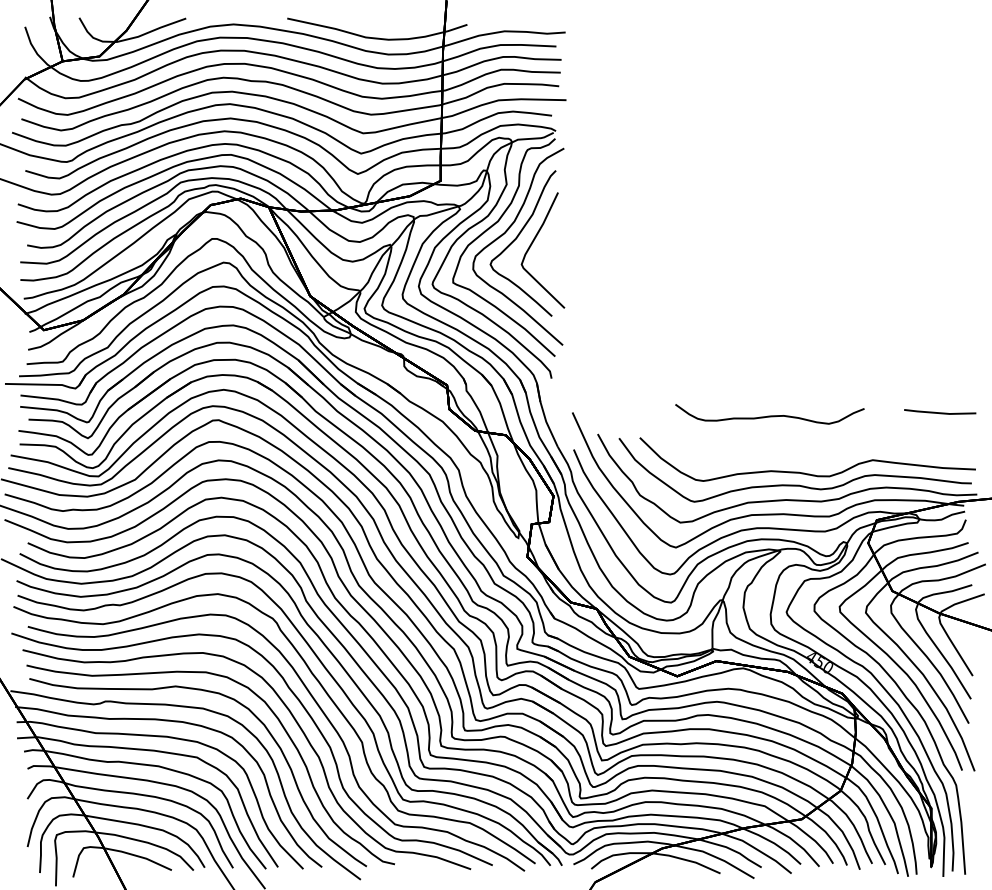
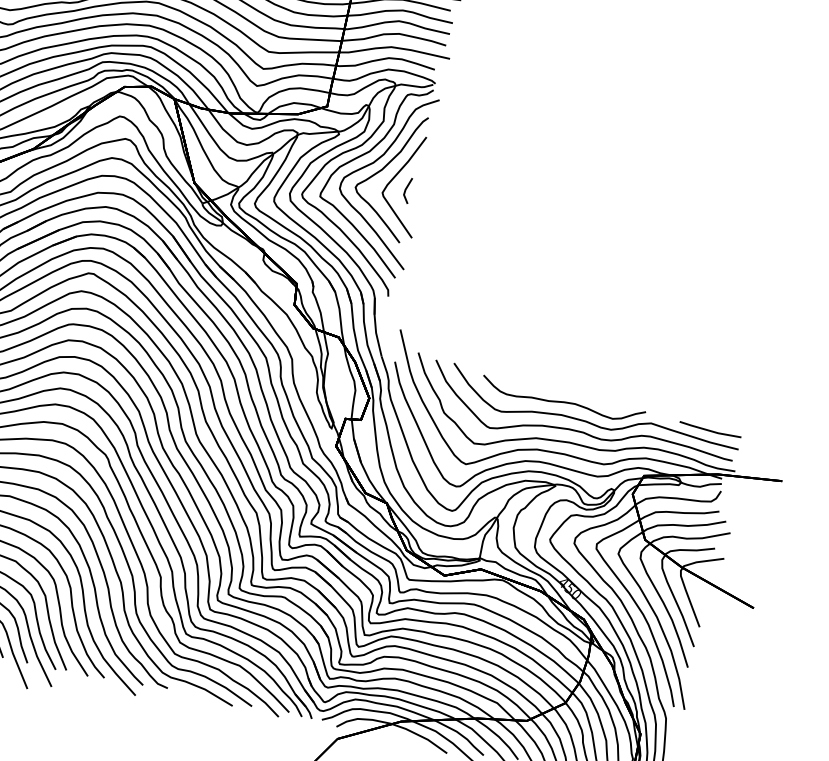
line: (547, 256) -> (406, 190), added
line: (940, 412) -> (710, 430), moved
curve: (769, 415) -> (562, 401), moved

